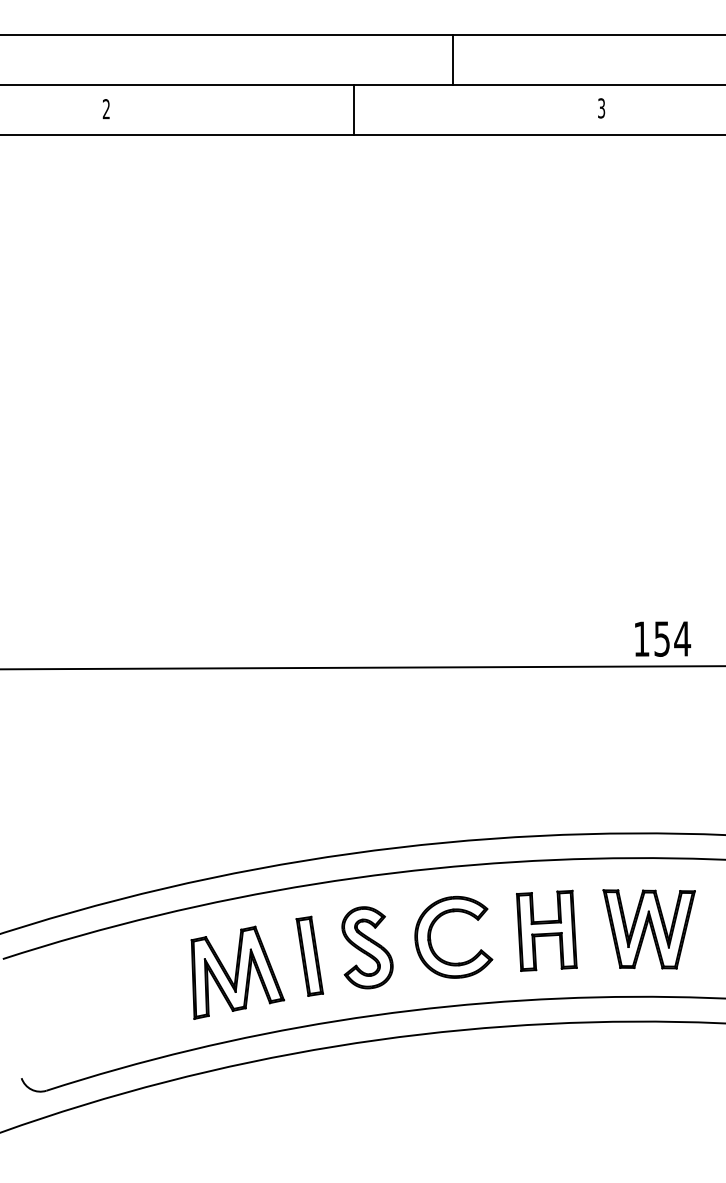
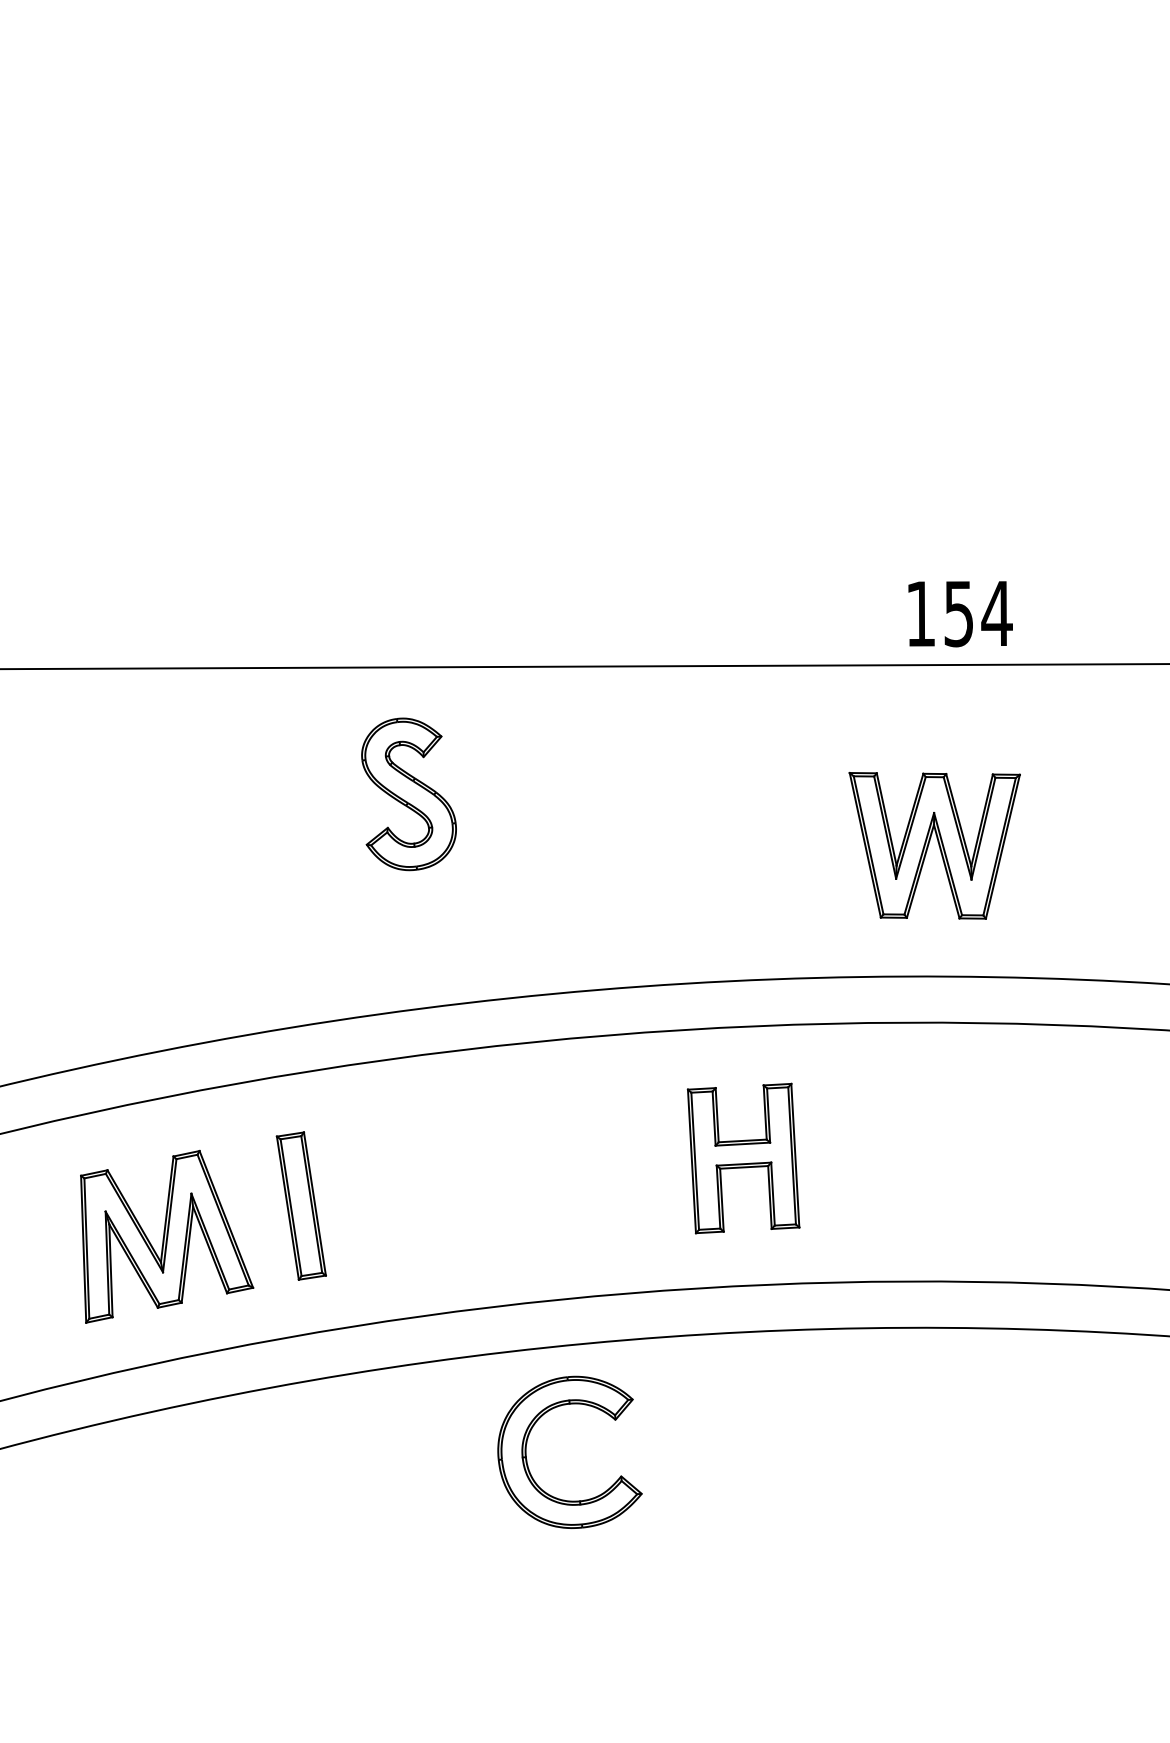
part: (648, 929) -> (933, 846), moved
part: (431, 939) -> (528, 1456), moved
part: (367, 947) -> (408, 793), moved

